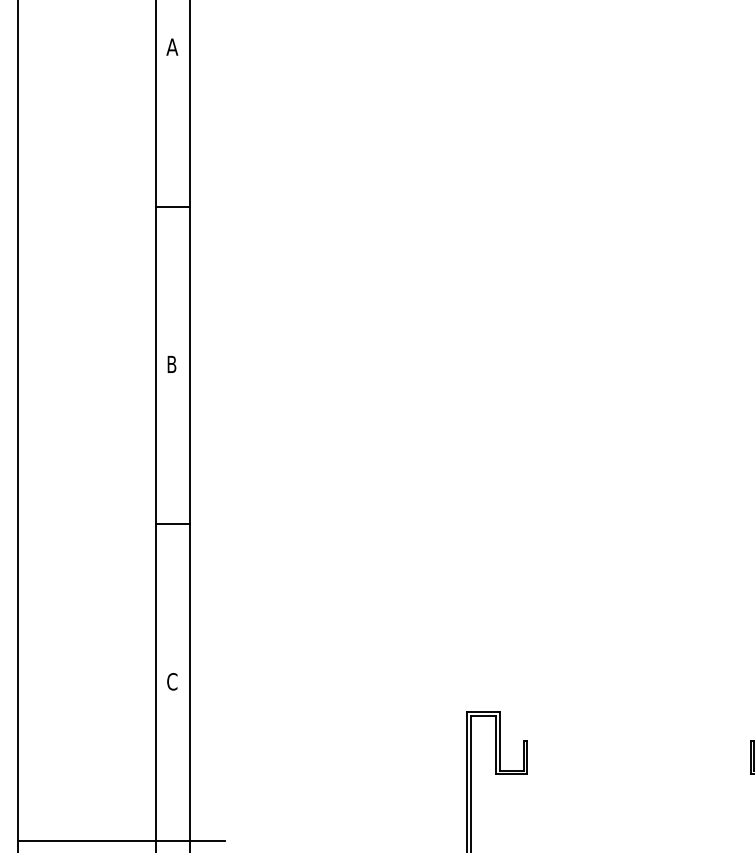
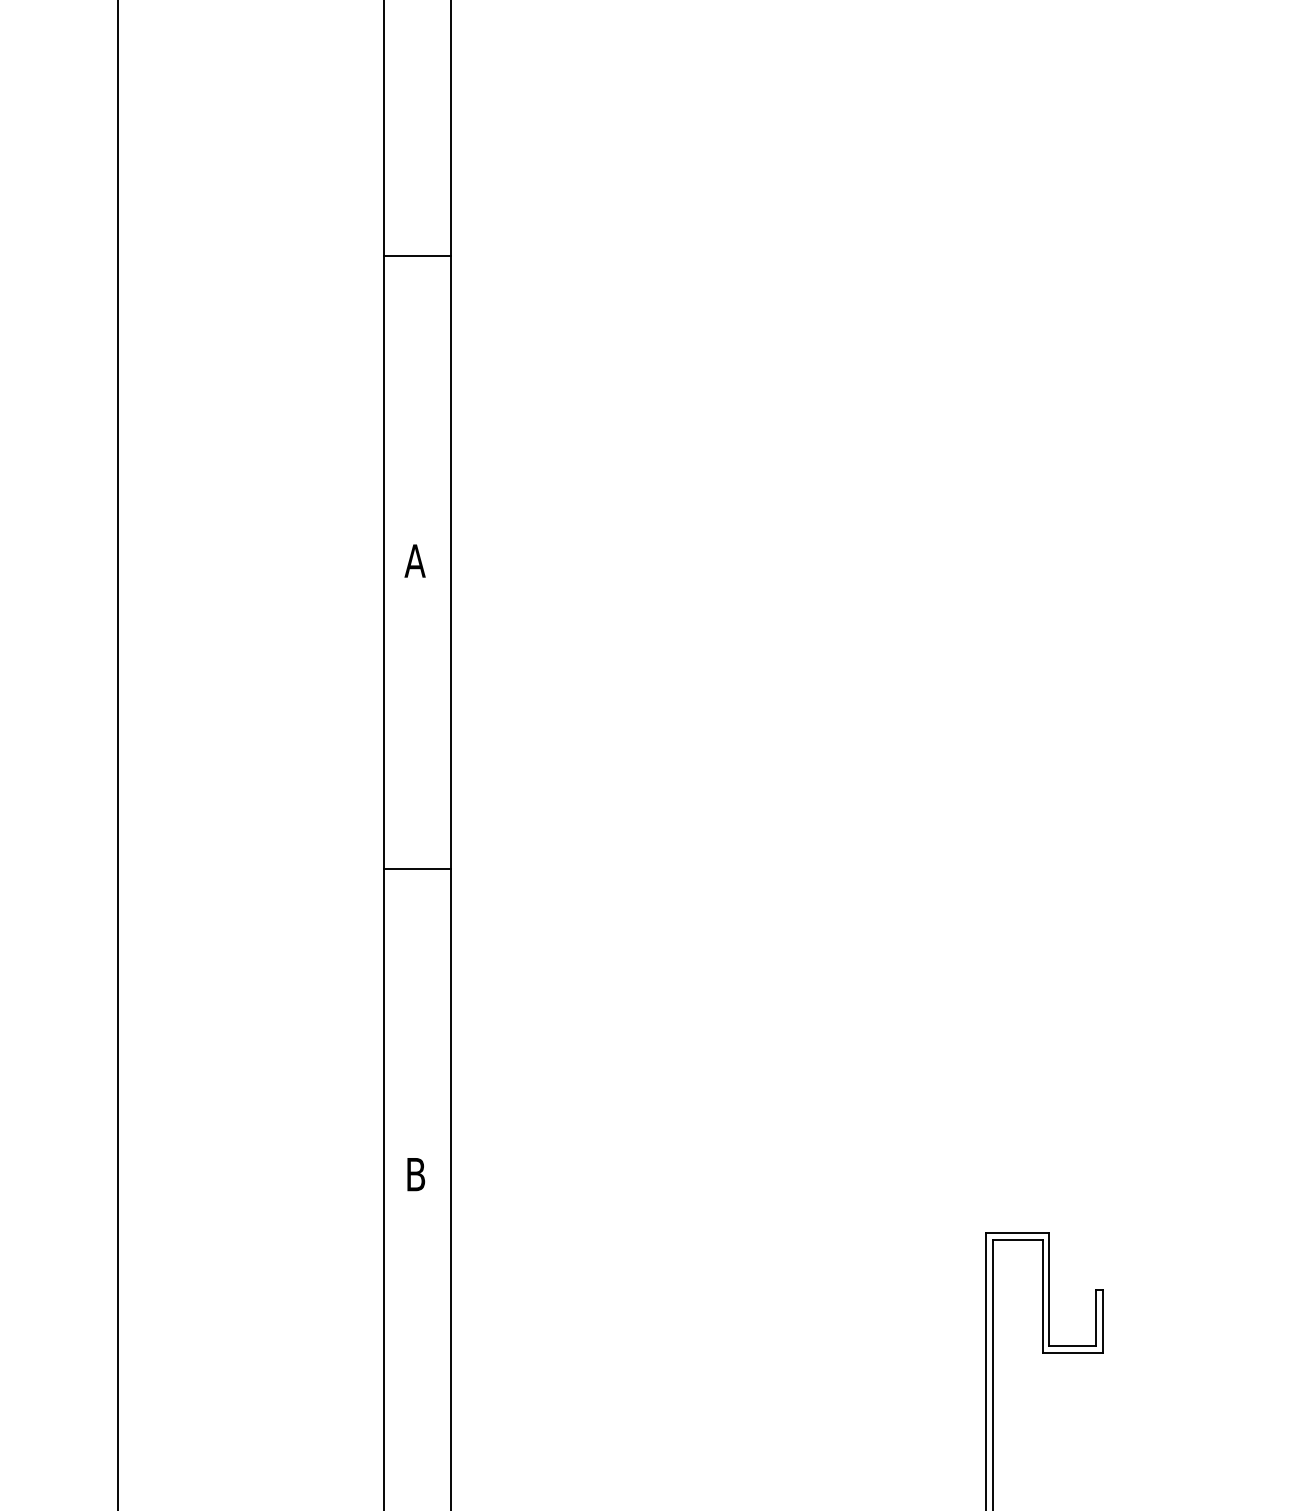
text: (171, 363) -> (414, 559), B -> A
text: (172, 681) -> (416, 1174), C -> B
line: (121, 841) -> (317, 1483), removed

